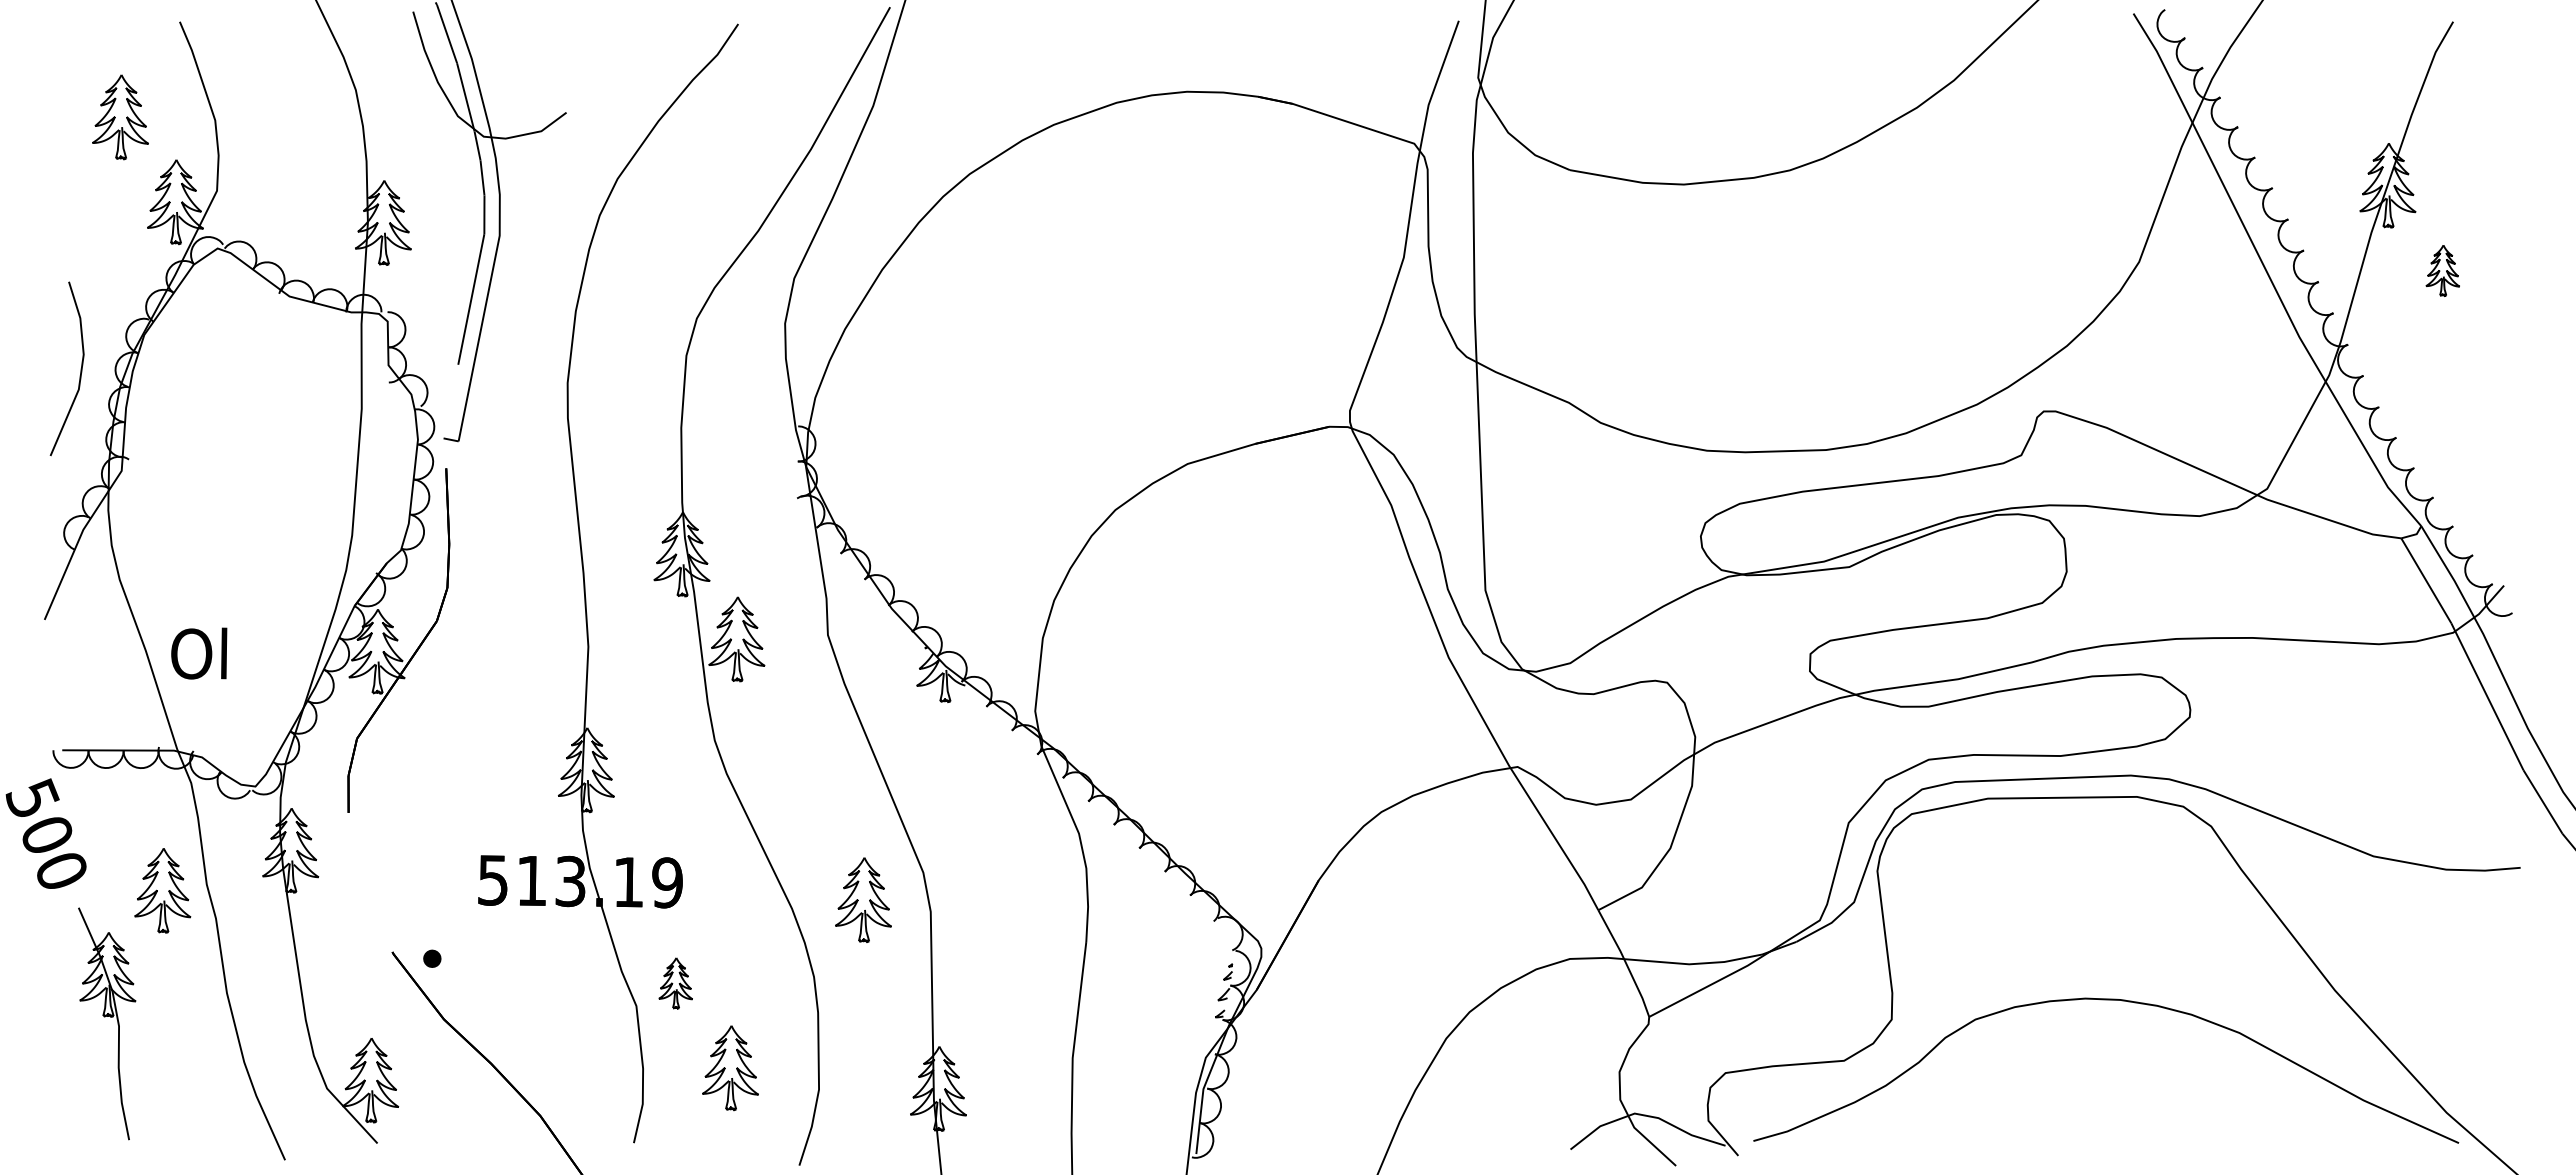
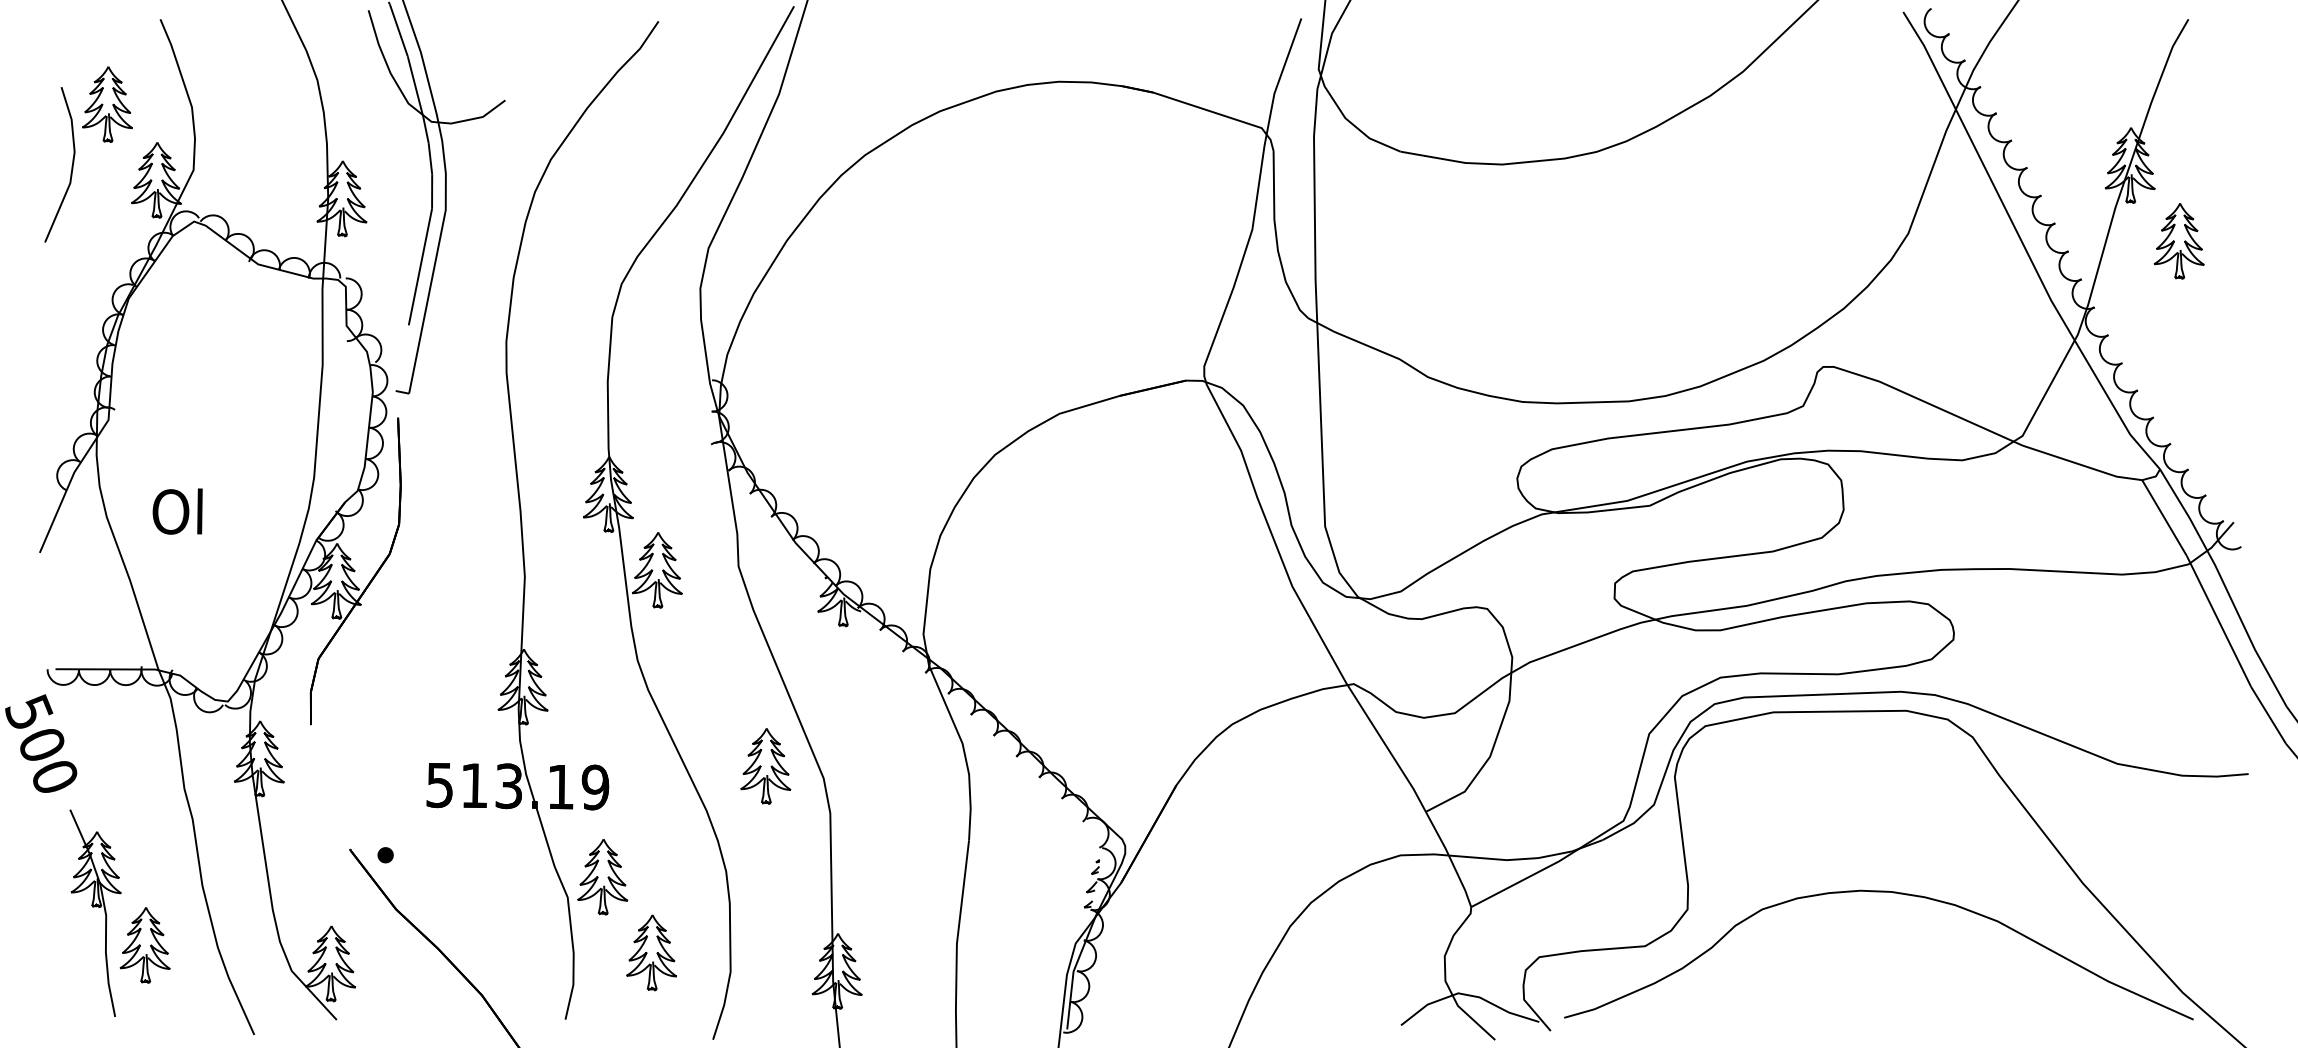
part: (2442, 270) -> (2178, 241), size x1.67
line: (80, 368) -> (71, 164), moved
text: (199, 653) -> (177, 511), moved
part: (162, 890) -> (144, 945), moved
part: (863, 899) -> (765, 765), moved
part: (675, 983) -> (602, 877), size x1.67

